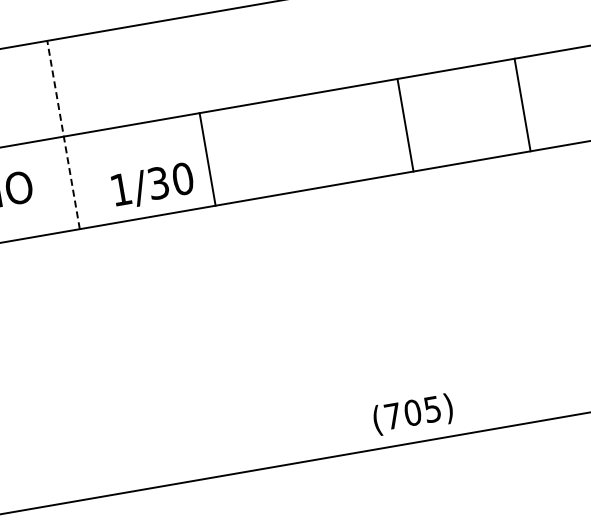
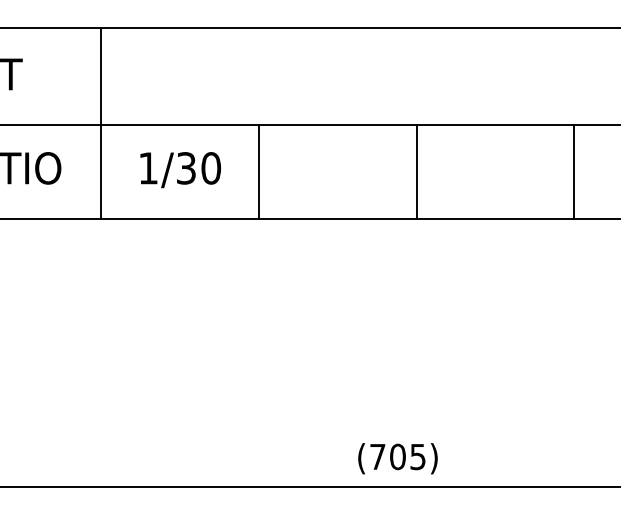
line: (522, 105) -> (574, 172), moved
line: (405, 125) -> (416, 172), moved
line: (63, 134) -> (101, 123), dashed -> solid
line: (207, 159) -> (258, 172), moved
text: (153, 186) -> (180, 170), moved

